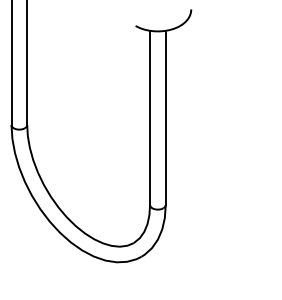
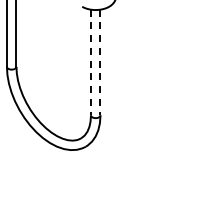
line: (149, 117) -> (90, 62), solid -> dashed
line: (165, 117) -> (100, 62), solid -> dashed

